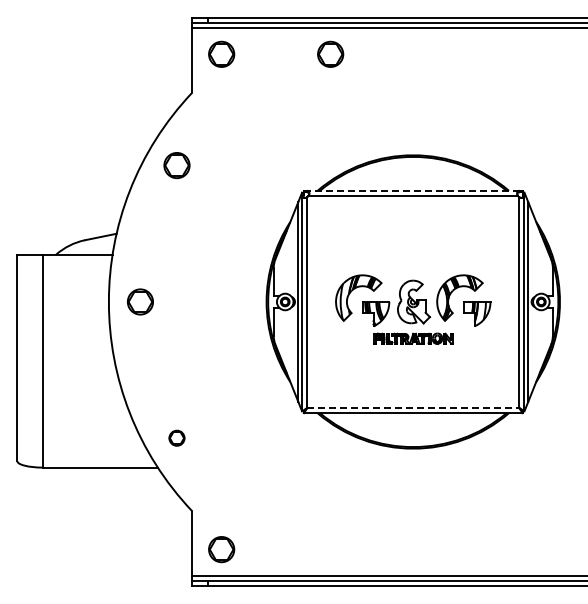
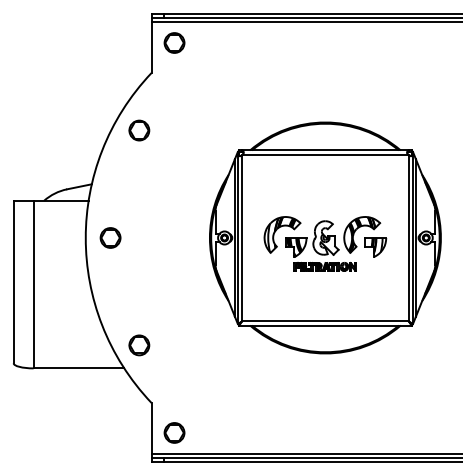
part: (330, 53) -> (260, 42), removed
line: (413, 190) -> (325, 150), dashed -> solid
line: (413, 407) -> (325, 321), dashed -> solid
part: (176, 437) -> (138, 344), size x1.67

